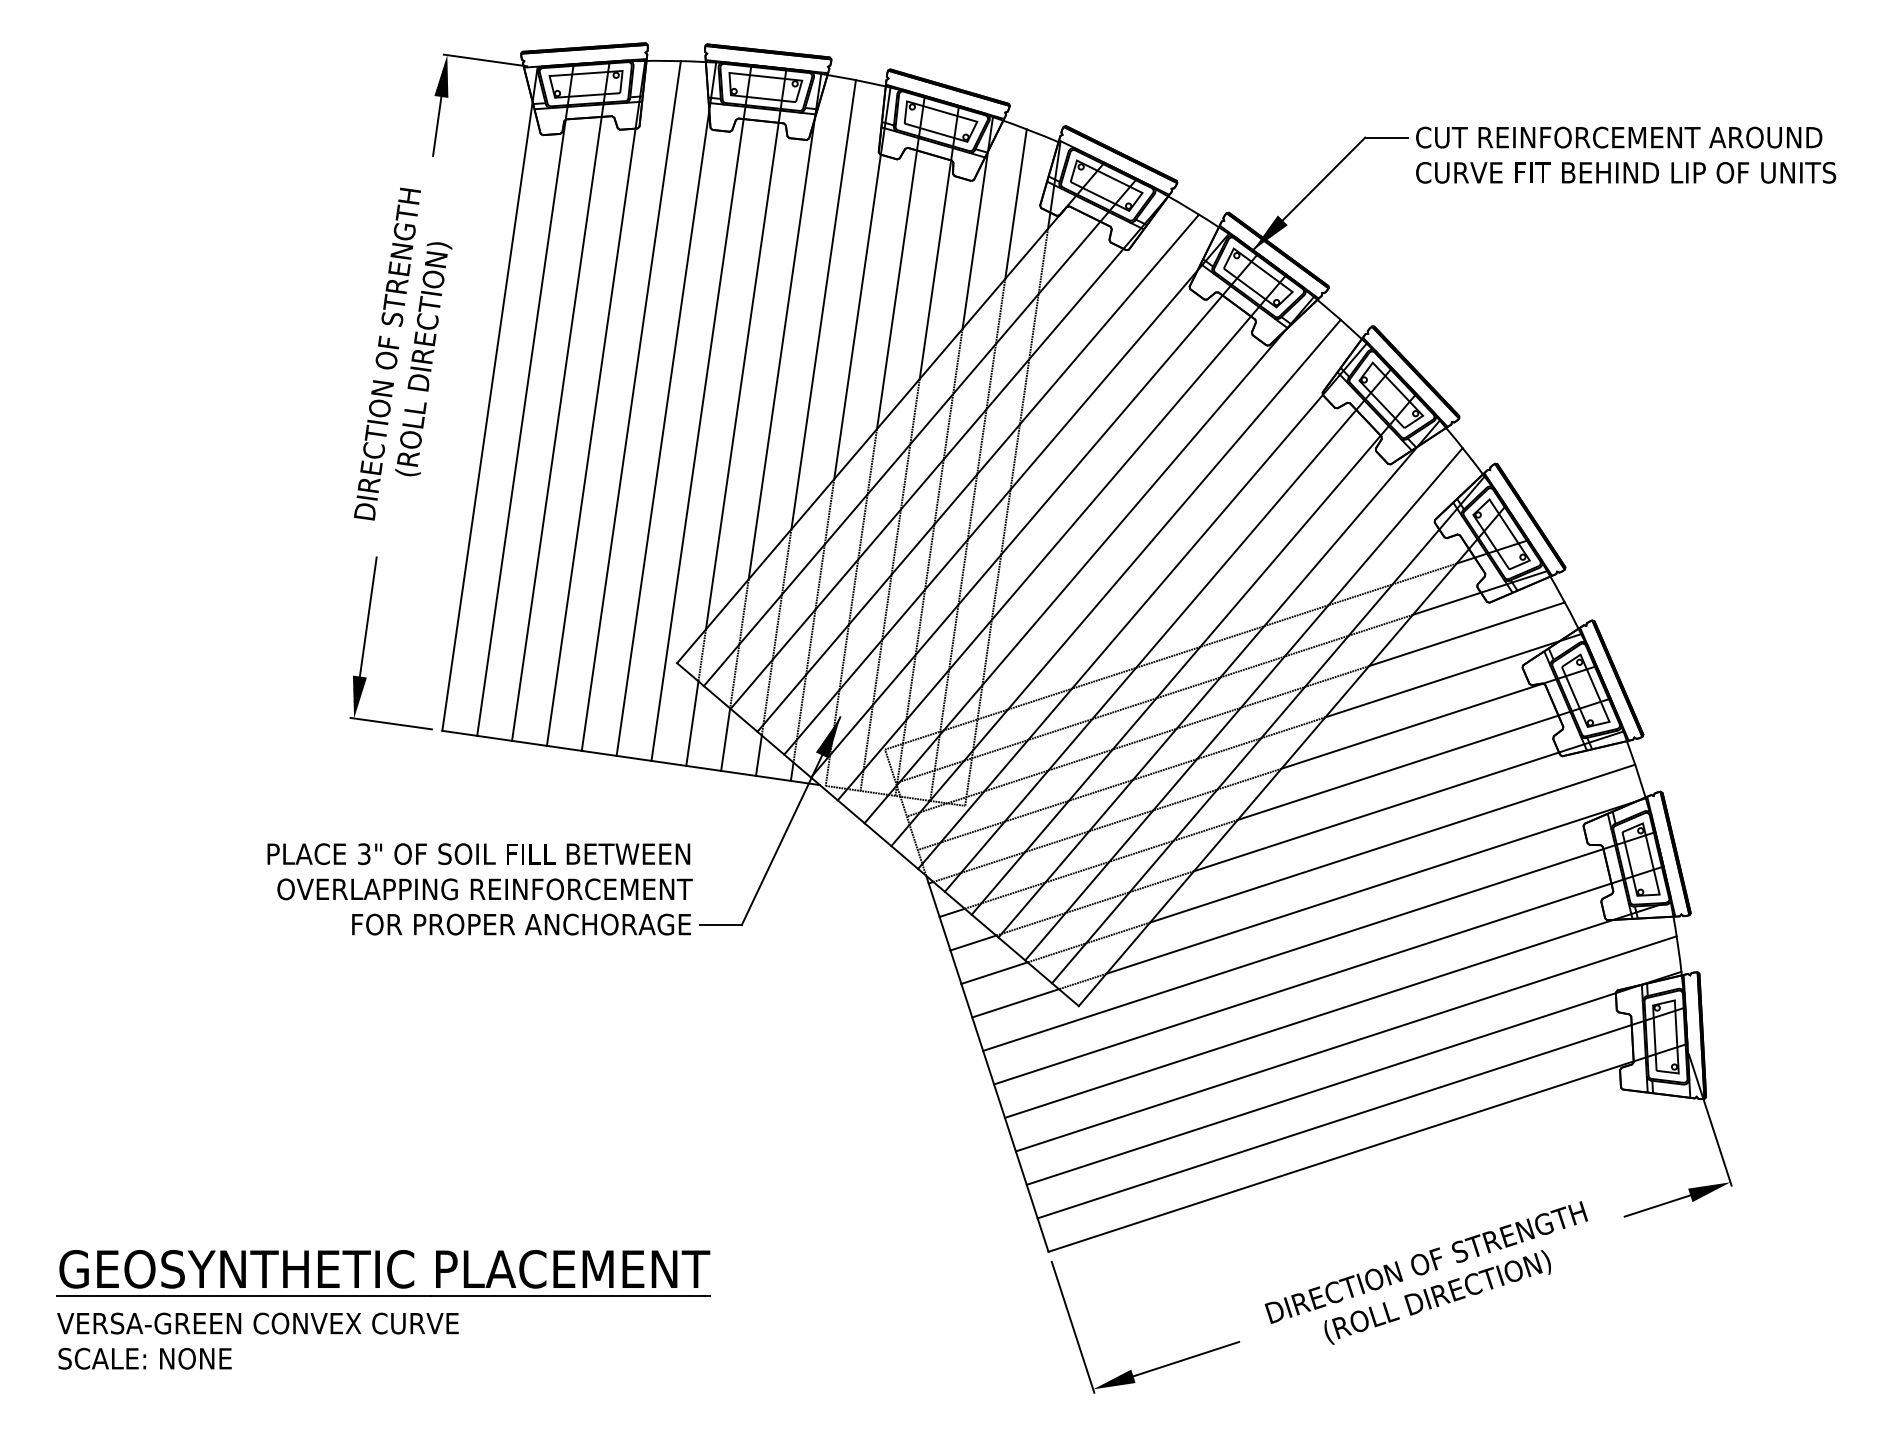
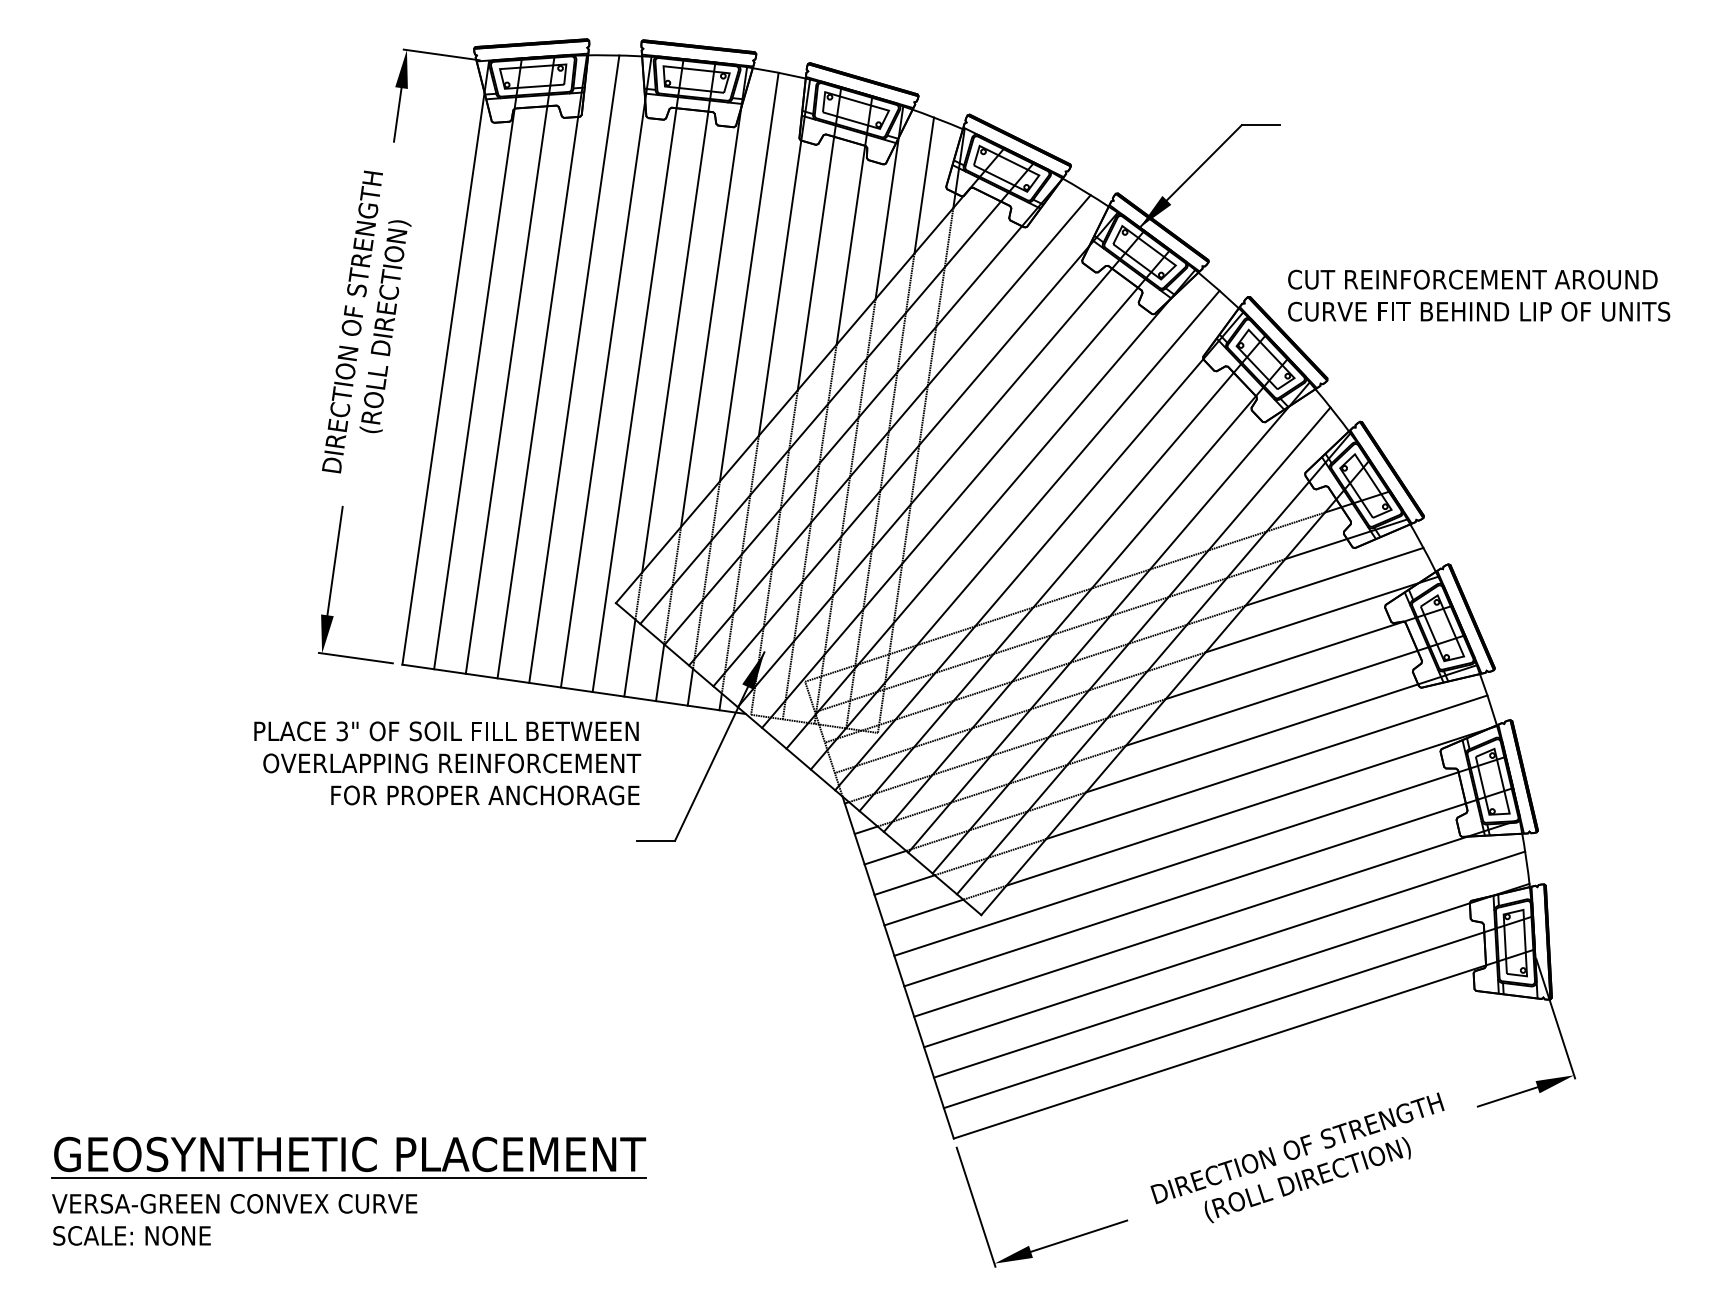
text: (1626, 154) -> (1479, 295), moved
text: (479, 889) -> (447, 763), moved

